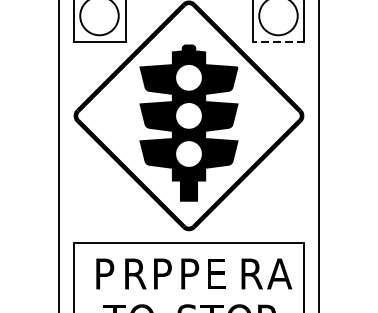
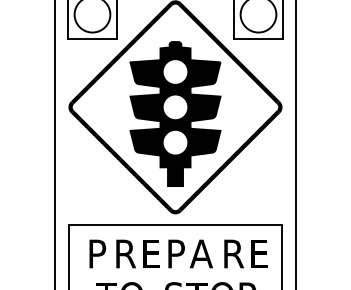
line: (278, 41) -> (258, 38), dashed -> solid
text: (163, 273) -> (151, 253), P -> E
text: (217, 273) -> (201, 253), E -> A
text: (279, 273) -> (259, 253), A -> E

